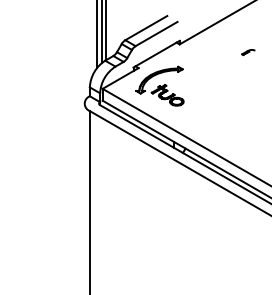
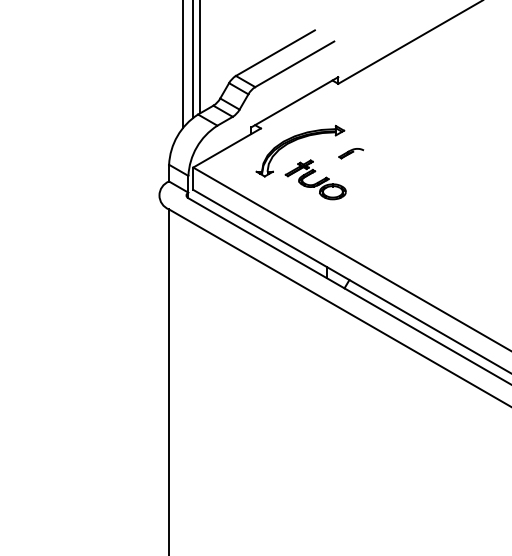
part: (248, 52) -> (351, 153), moved

